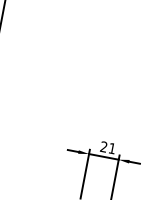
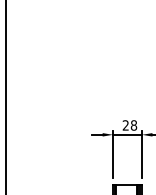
text: (111, 148) -> (133, 125), 21 -> 28

